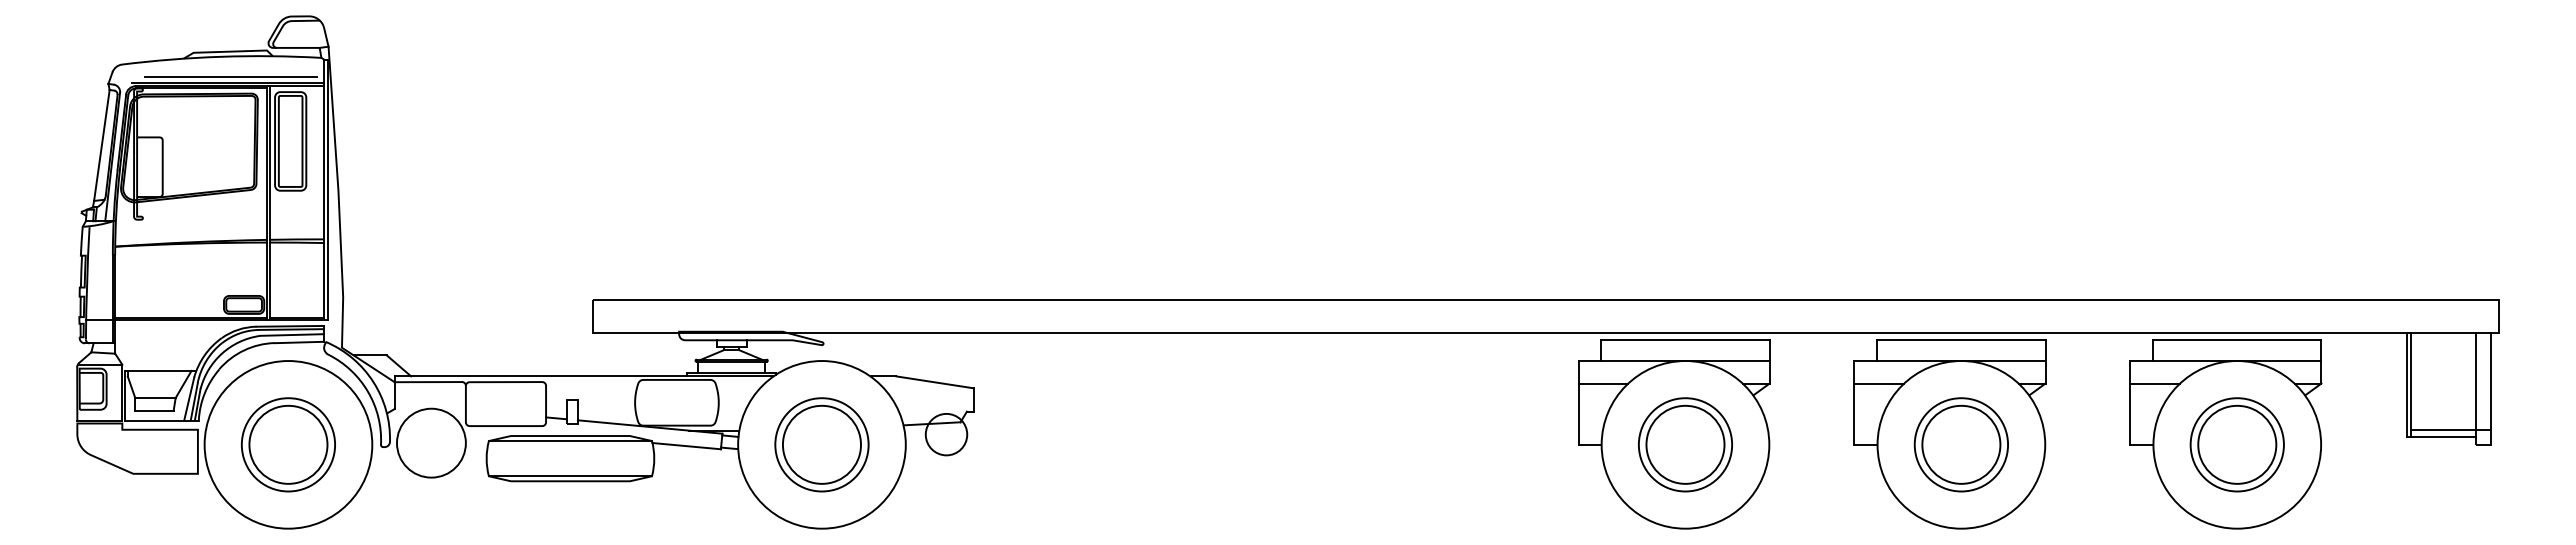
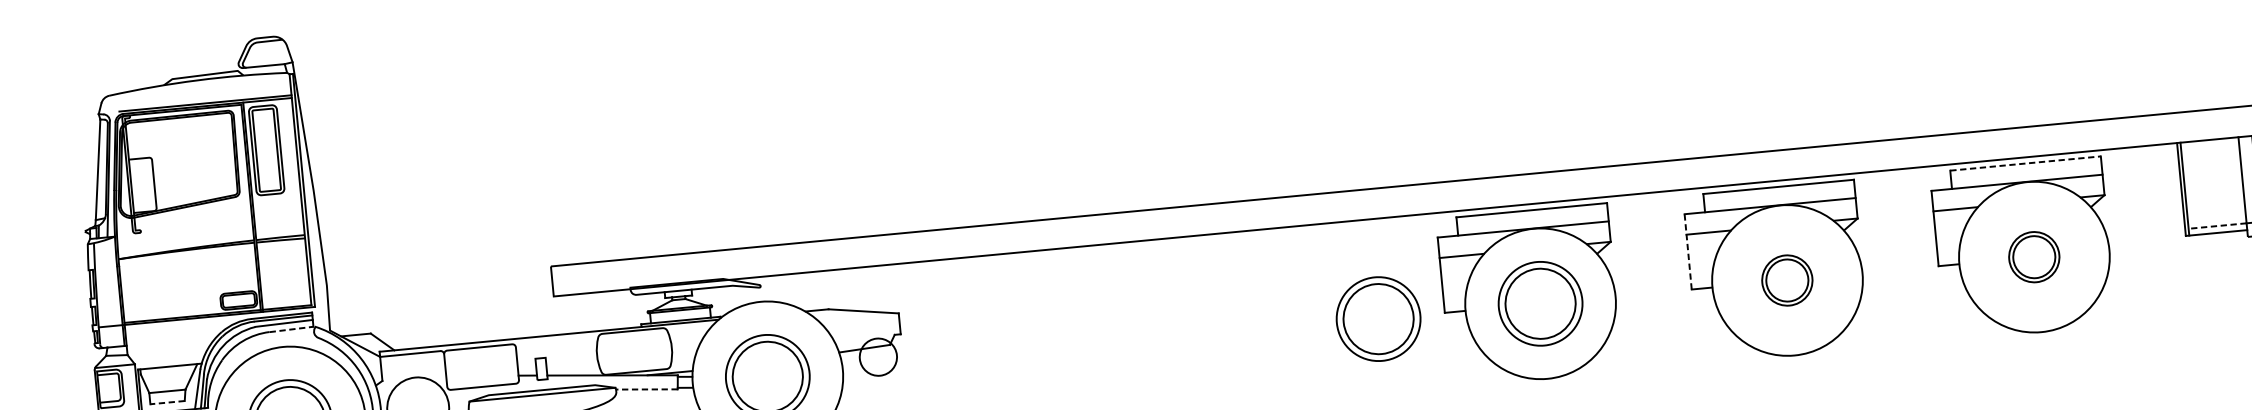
line: (231, 77) -> (208, 98), removed
line: (2237, 340) -> (2025, 163), solid -> dashed
line: (299, 342) -> (291, 329), solid -> dashed
line: (1854, 402) -> (1688, 251), solid -> dashed
line: (153, 410) -> (166, 402), solid -> dashed
line: (2442, 429) -> (2216, 226), solid -> dashed
part: (1504, 444) -> (1378, 318), added
part: (1960, 444) -> (1786, 280), size x0.6
part: (2236, 444) -> (2033, 256), size x0.6
line: (686, 446) -> (646, 389), solid -> dashed

